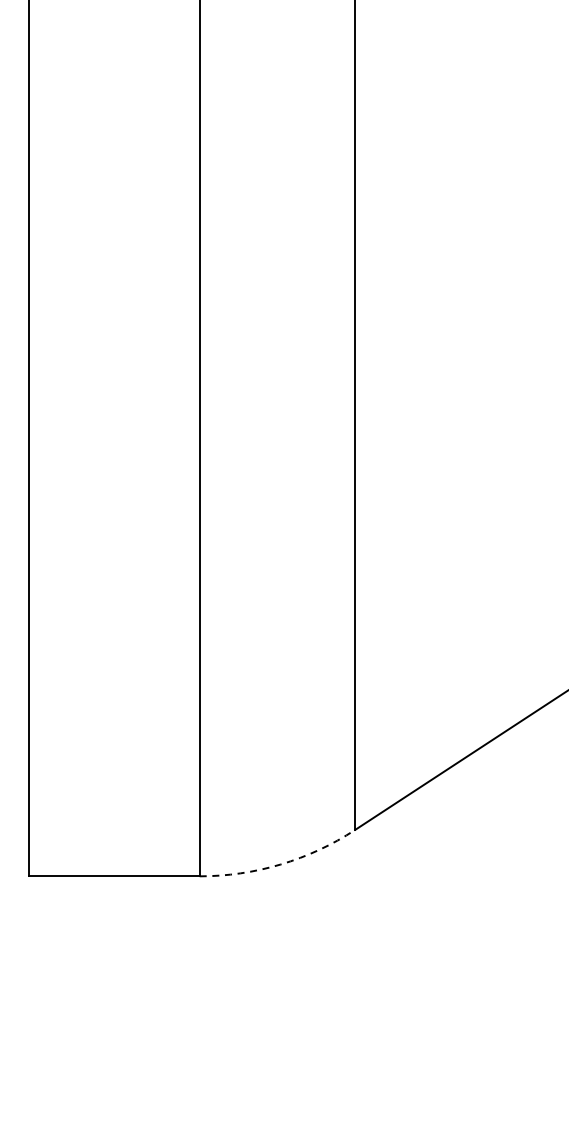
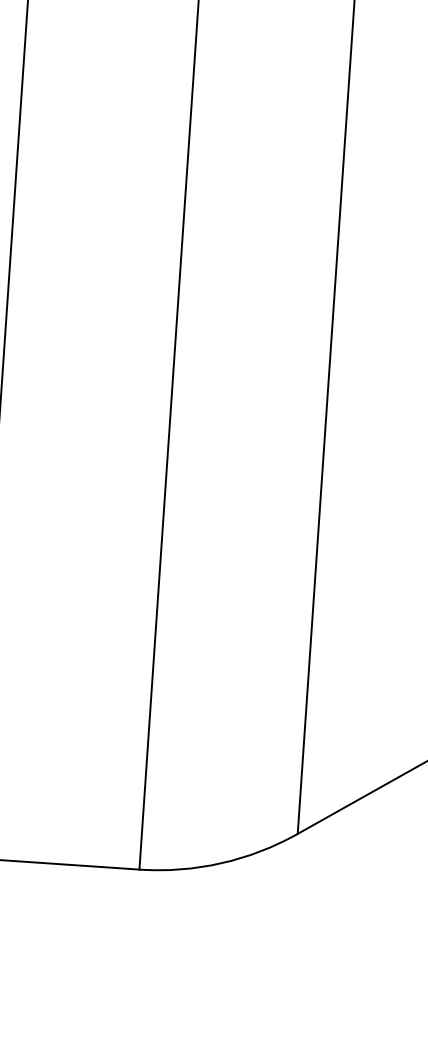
arc: (280, 864) -> (220, 863), dashed -> solid

